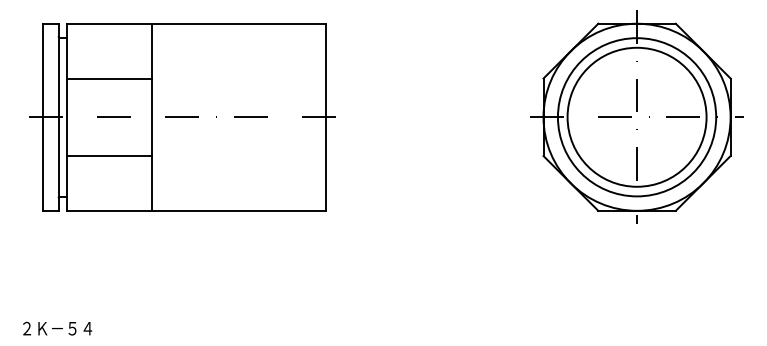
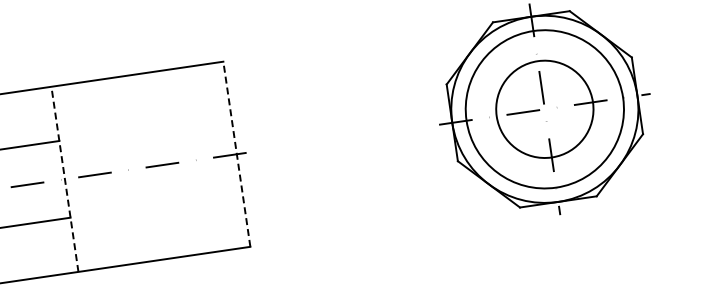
circle: (636, 116) -> (544, 108), size x0.7
line: (152, 117) -> (65, 179), solid -> dashed
line: (325, 117) -> (236, 154), solid -> dashed

